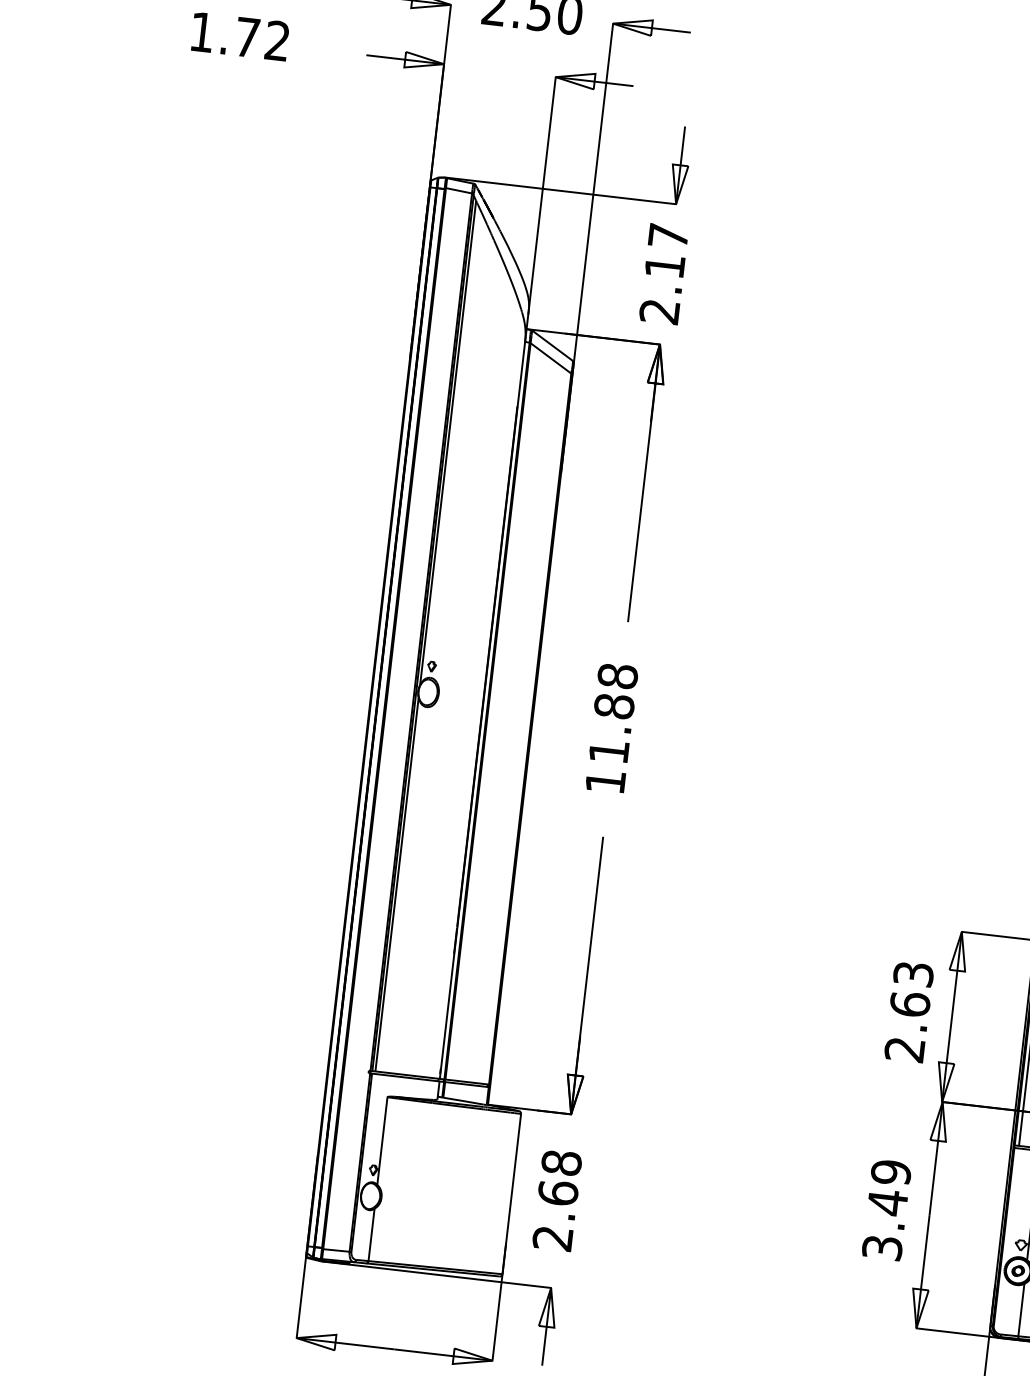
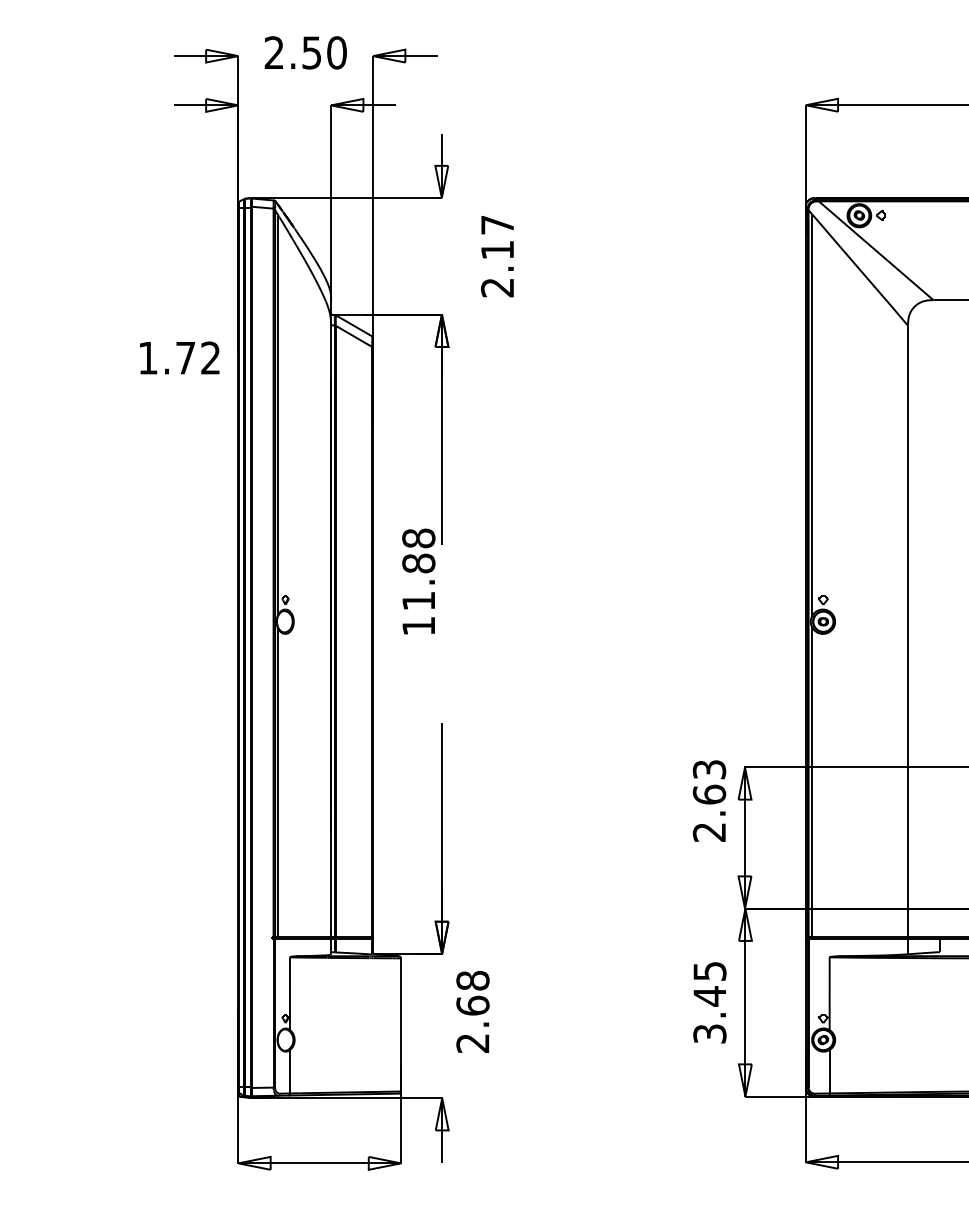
text: (240, 35) -> (179, 357), moved
text: (663, 274) -> (497, 256), moved
text: (611, 727) -> (418, 581), moved
text: (909, 1011) -> (709, 800), moved
text: (890, 1172) -> (709, 971), 3.49 -> 3.45
text: (556, 1199) -> (472, 1011), moved

